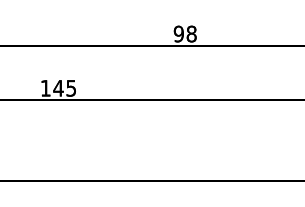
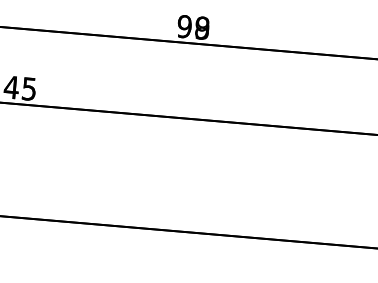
text: (191, 34) -> (202, 28), 98 -> 99

